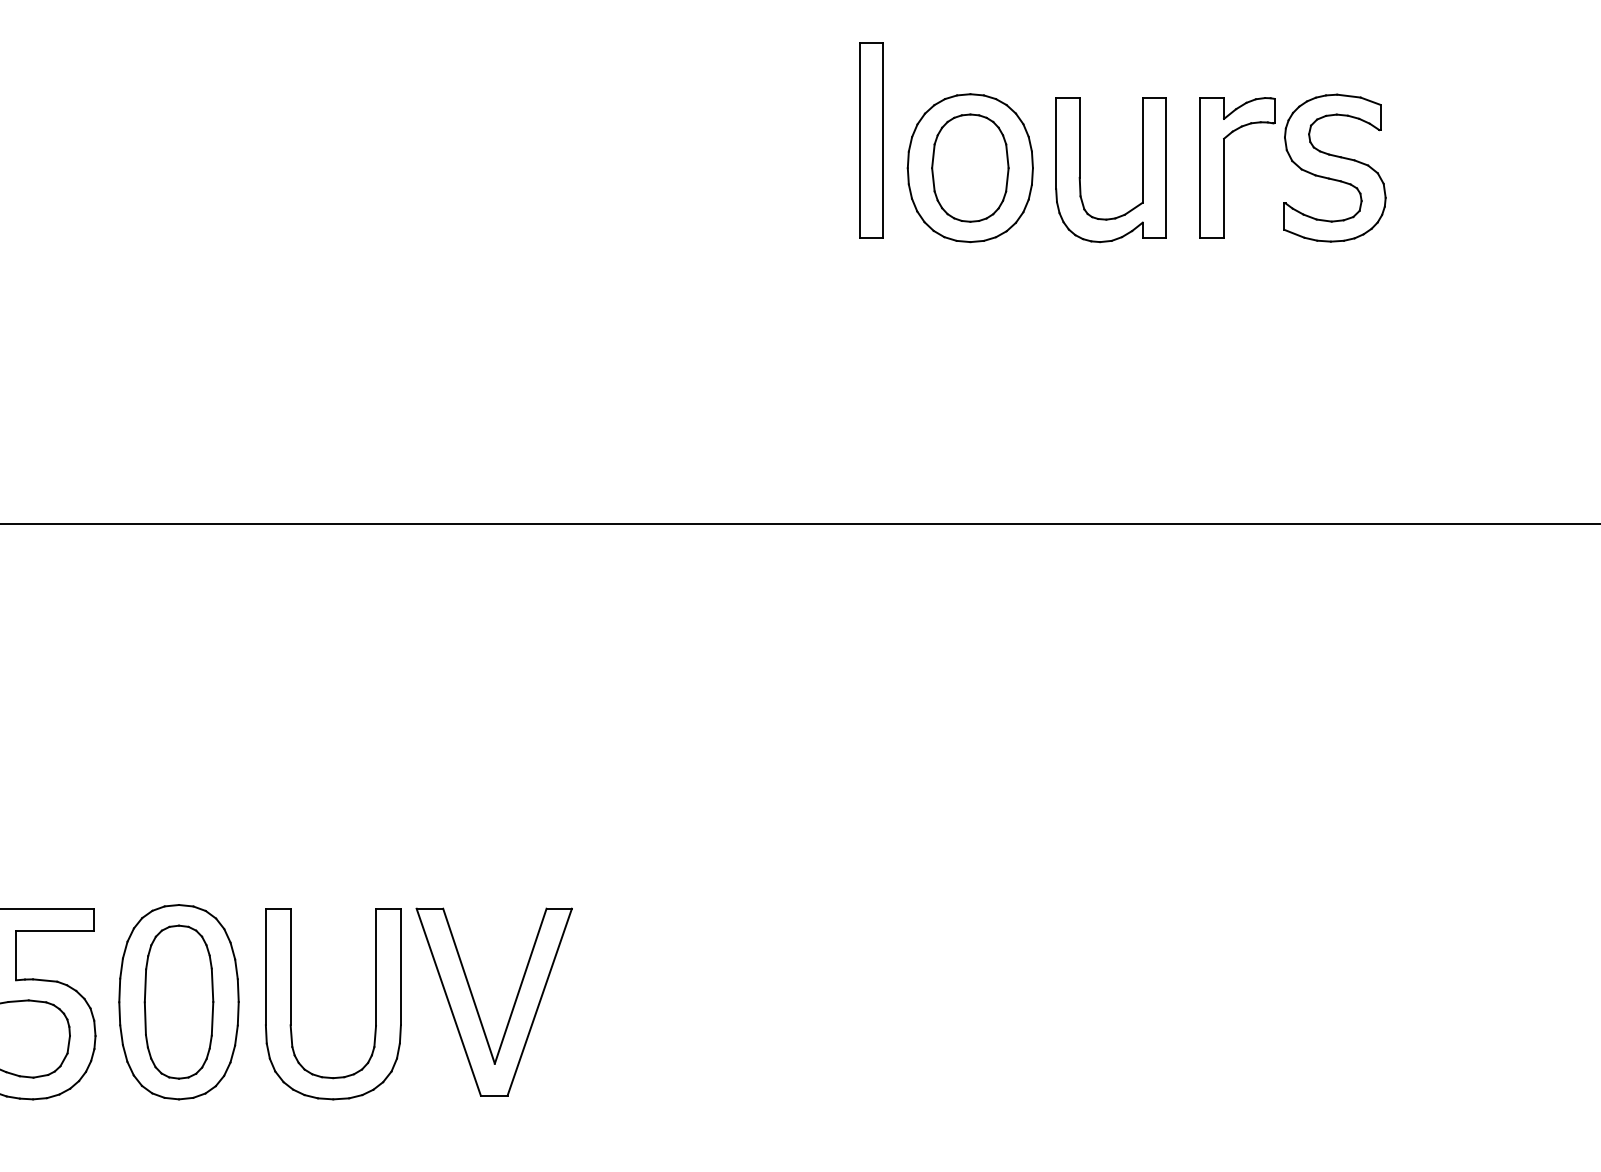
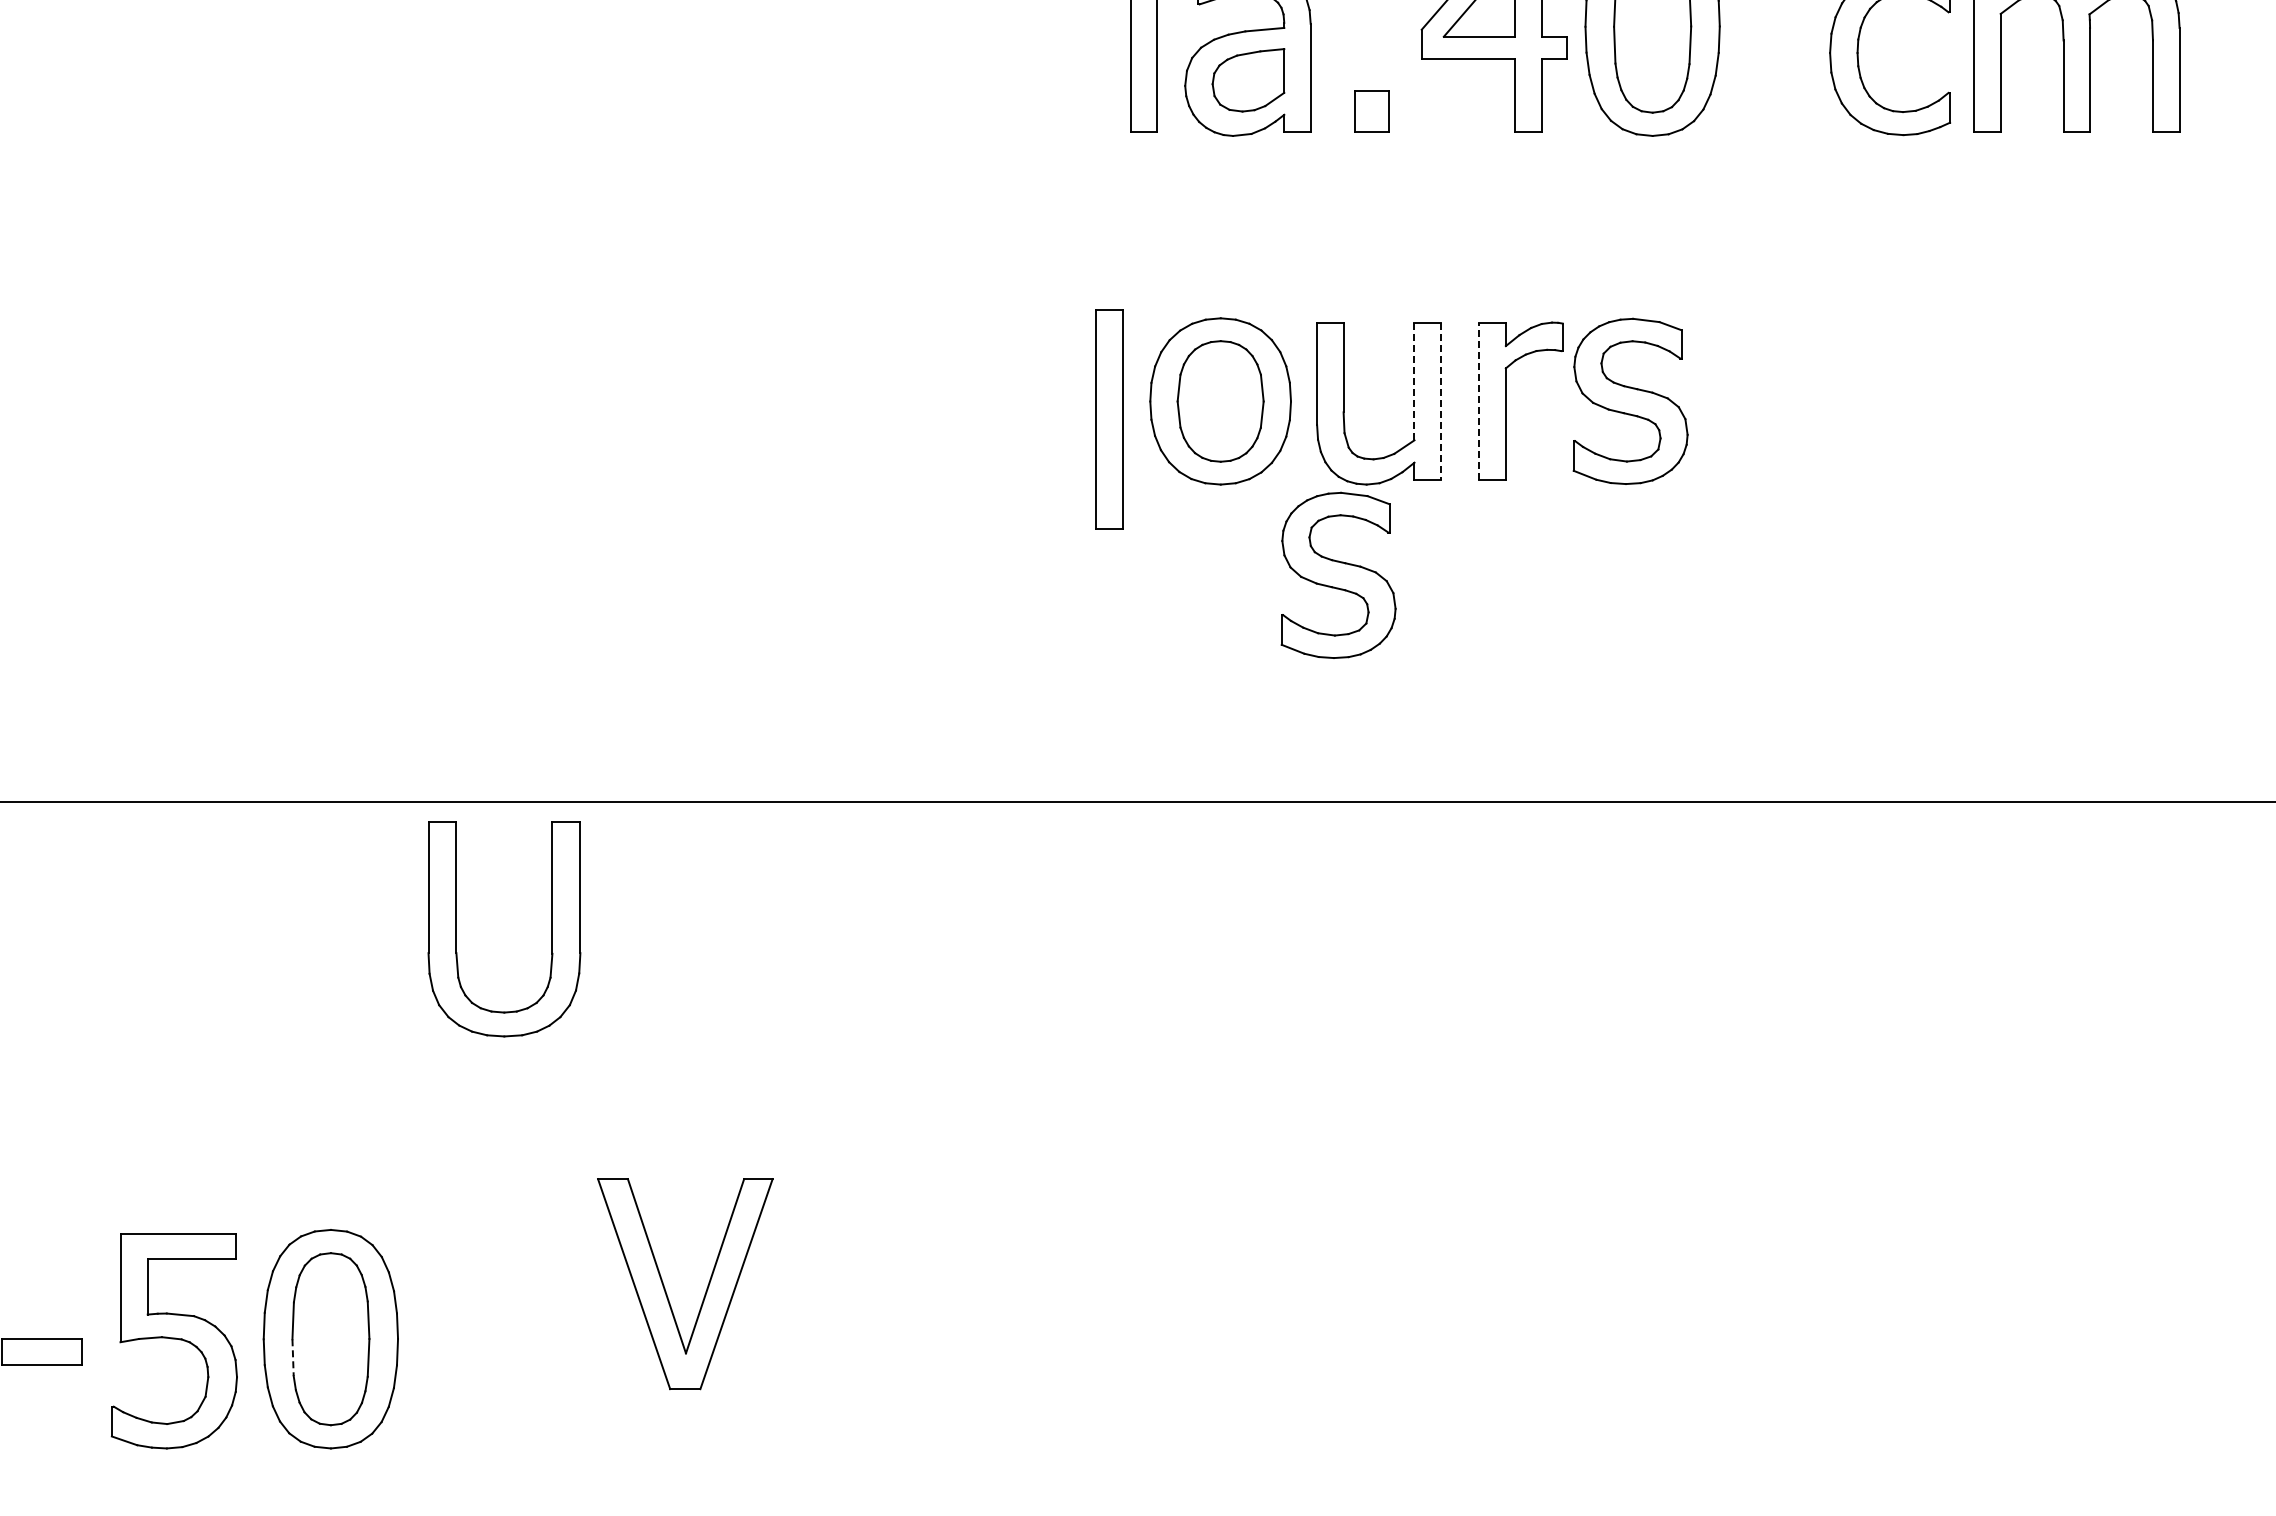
part: (871, 140) -> (1109, 419), moved
line: (1142, 150) -> (1414, 381), solid -> dashed
line: (1165, 168) -> (1440, 401), solid -> dashed
line: (1200, 168) -> (1479, 401), solid -> dashed
part: (1075, 322) -> (1338, 574), added
part: (375, 1004) -> (551, 929), moved
part: (477, 1008) -> (666, 1291), moved
line: (145, 1019) -> (293, 1358), solid -> dashed

